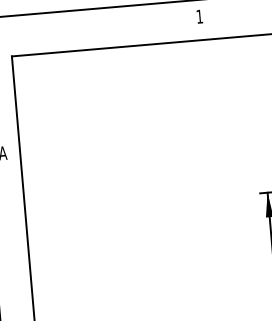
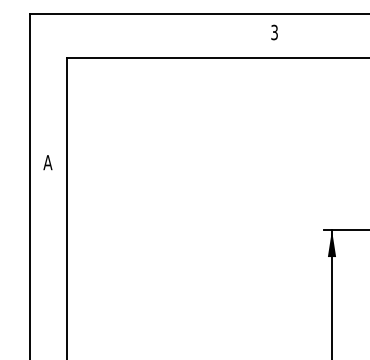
text: (199, 16) -> (274, 32), 1 -> 3

